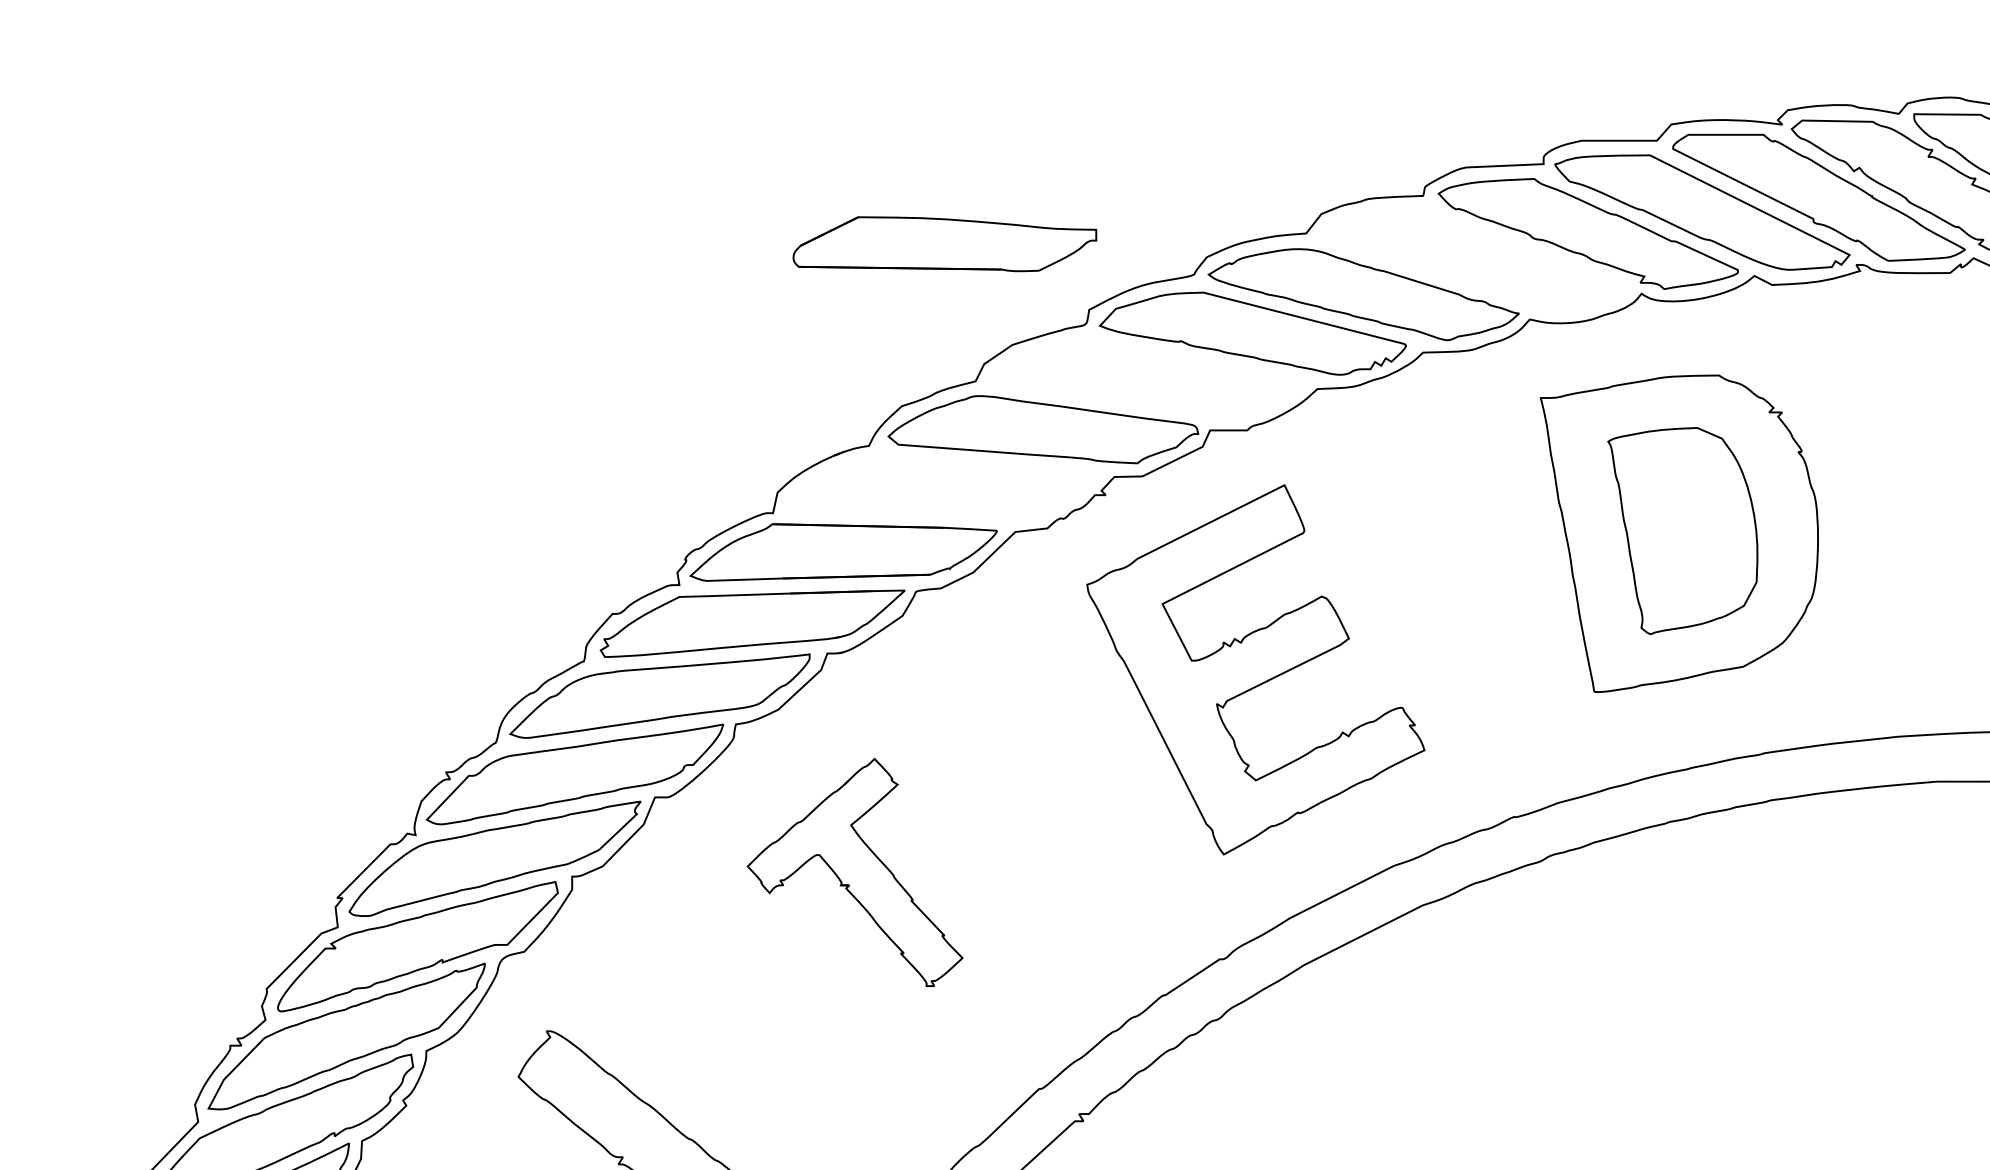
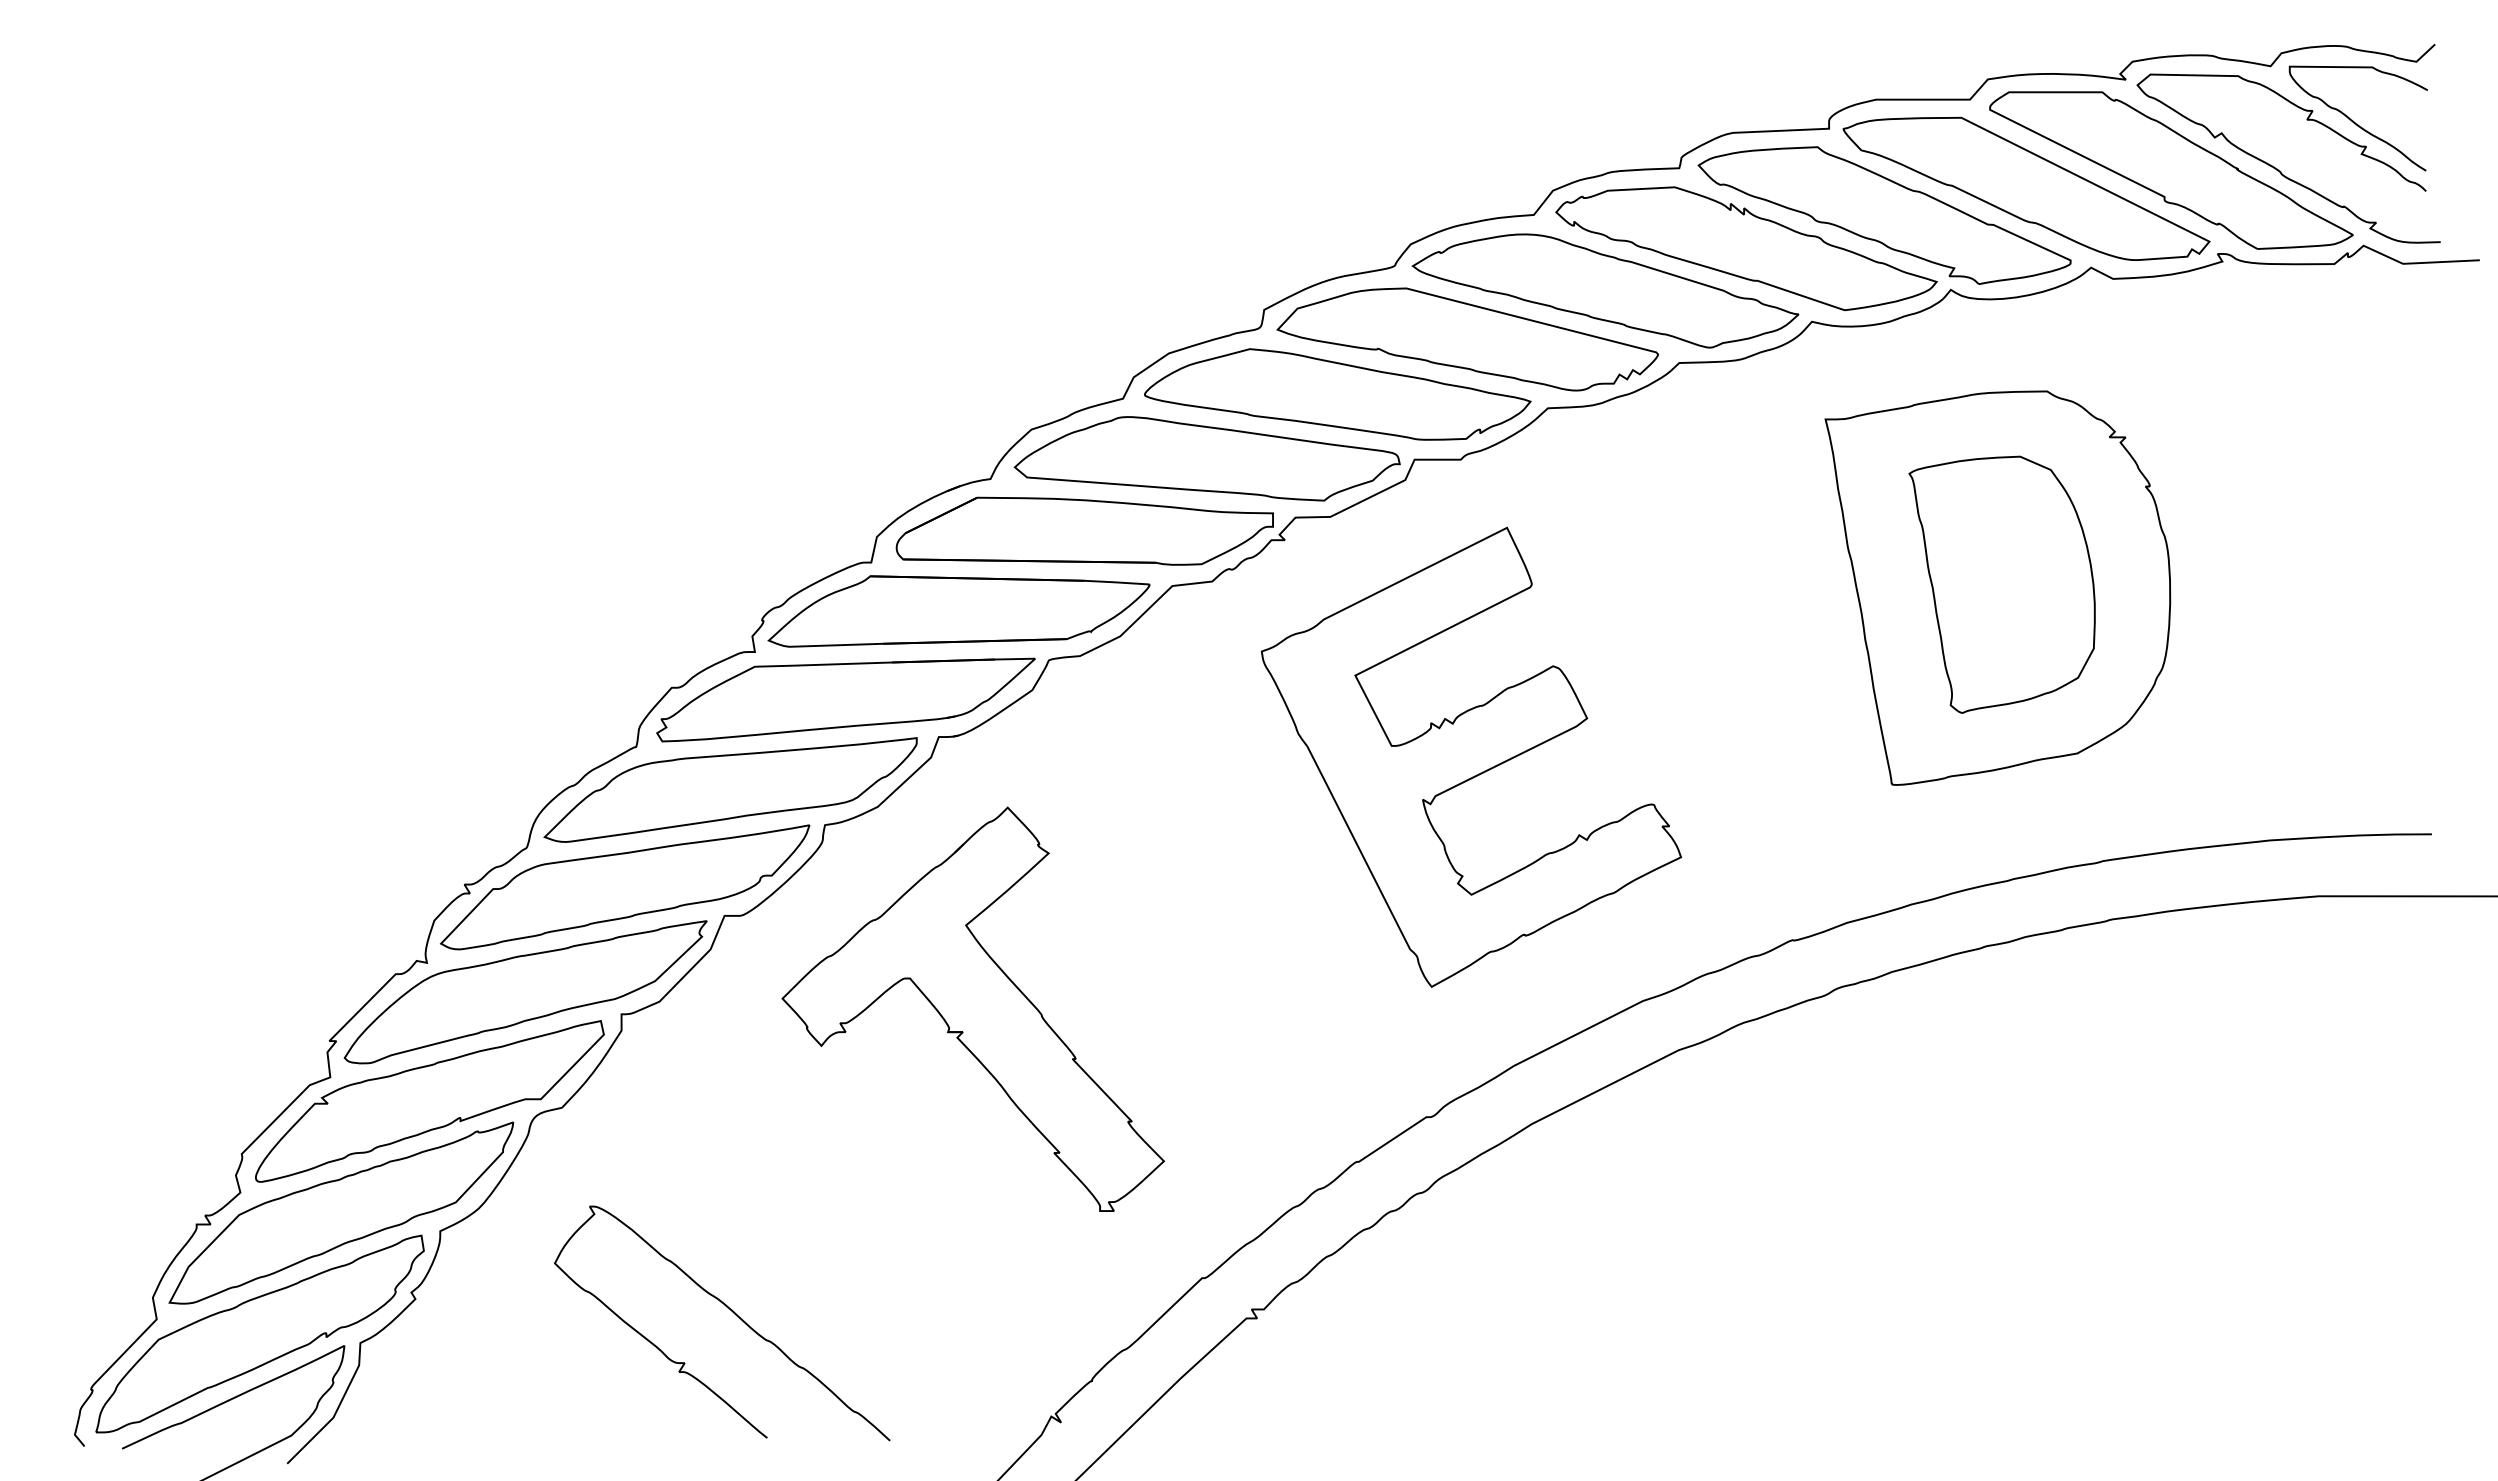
part: (944, 243) -> (1084, 530), moved
part: (1477, 260) -> (1746, 248), added
part: (1148, 377) -> (1337, 394), added
part: (855, 871) -> (973, 1008), size x1.43

